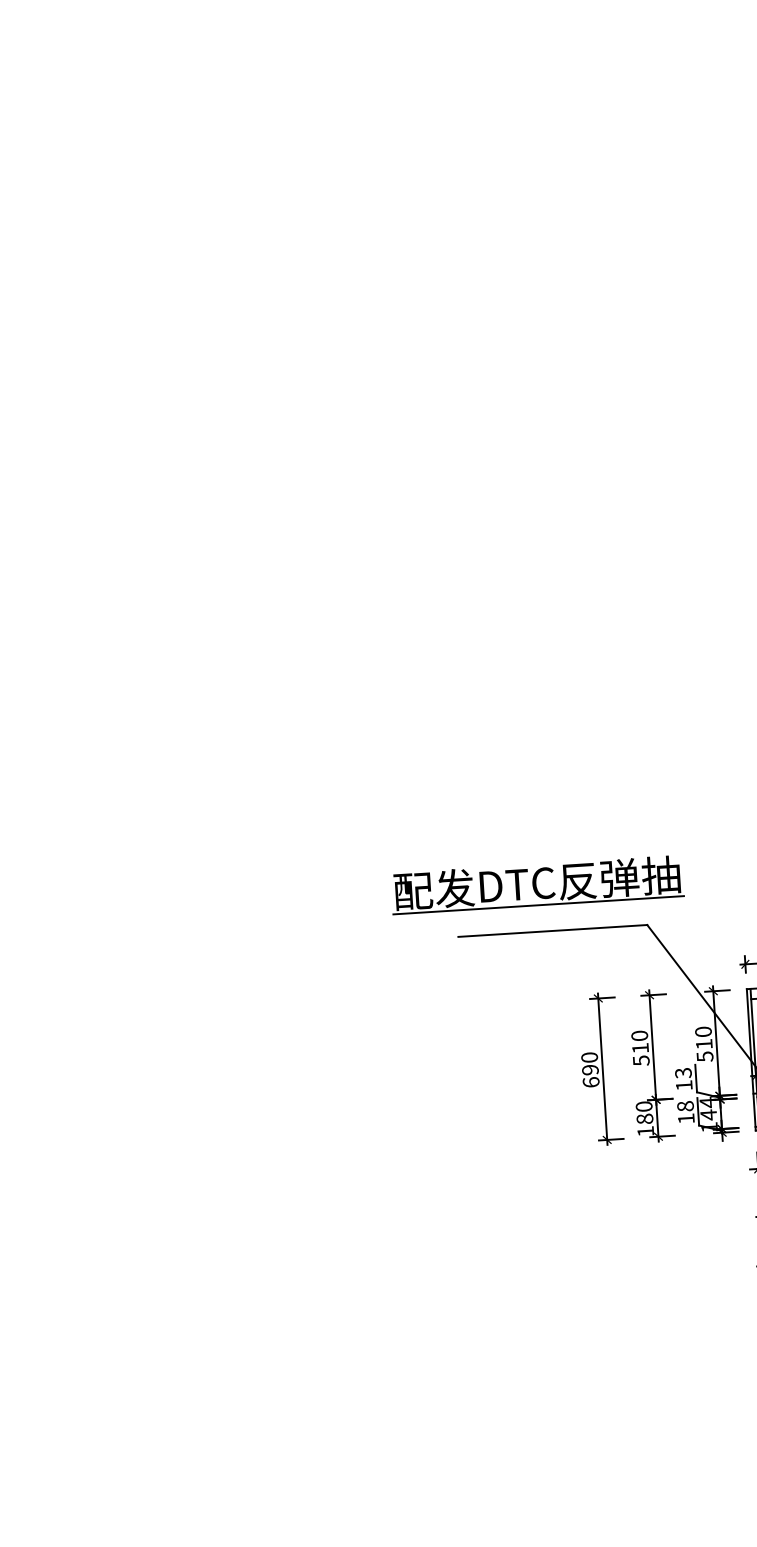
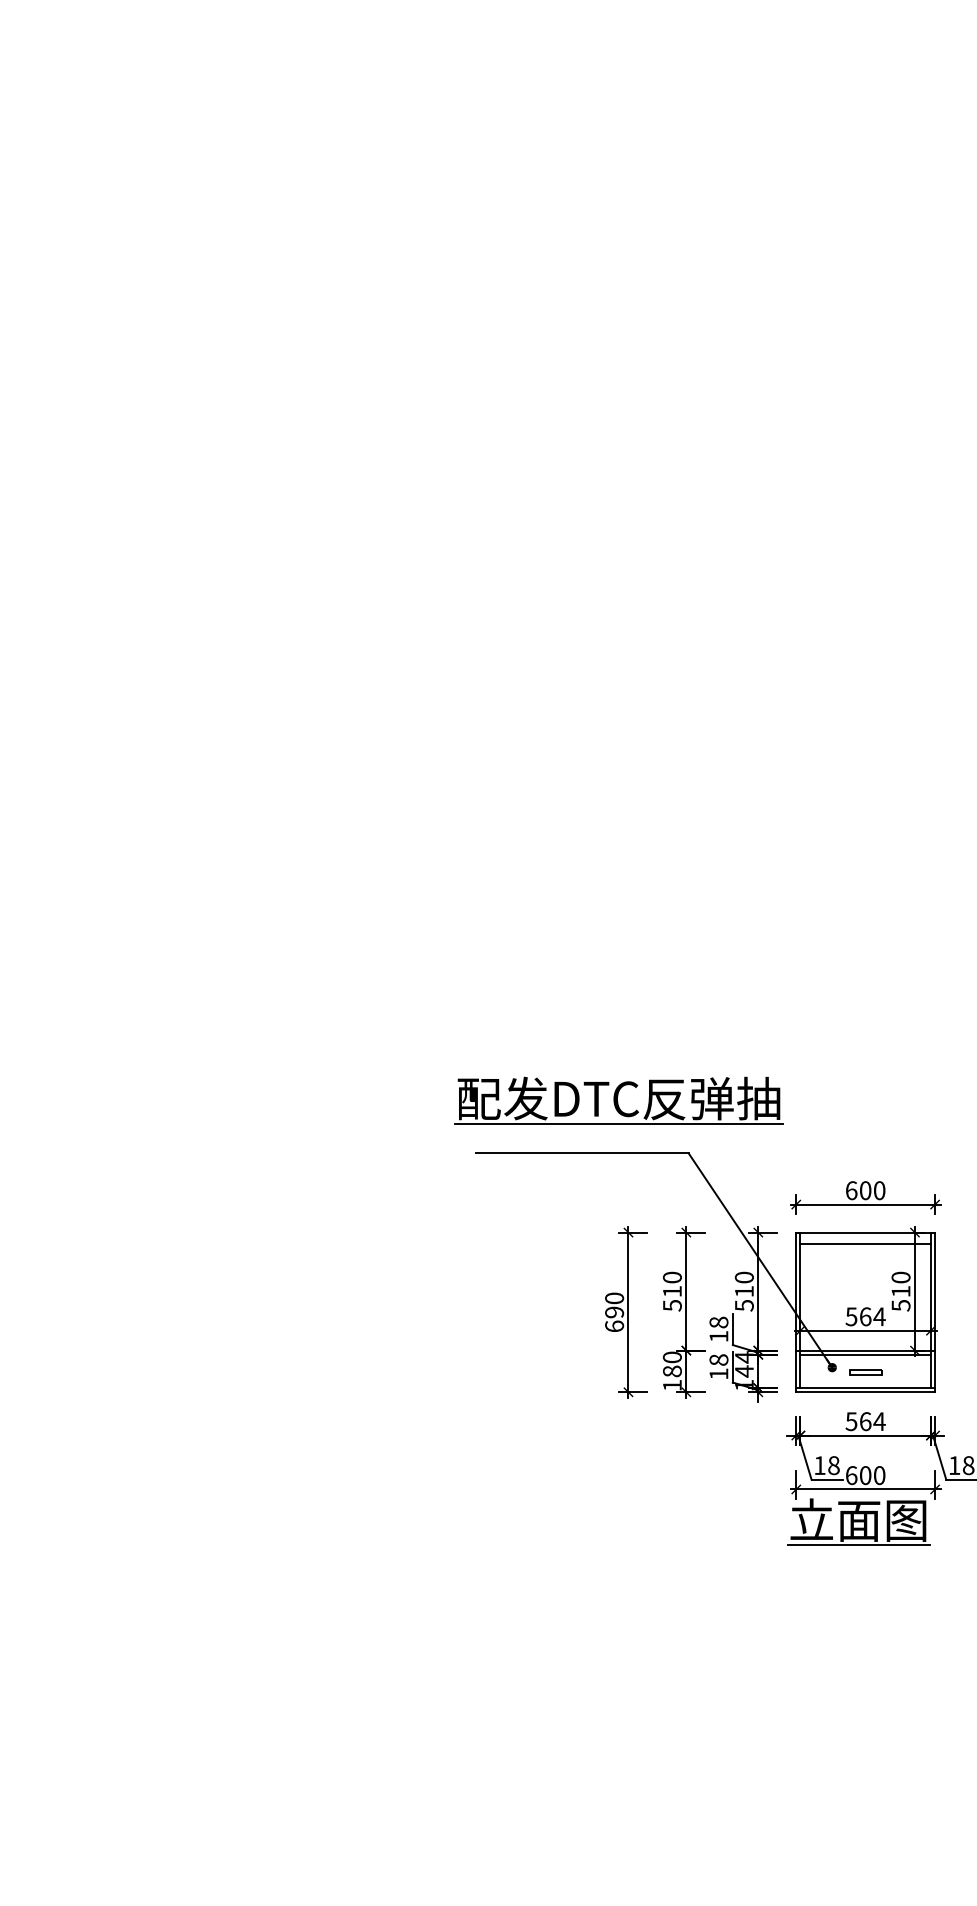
part: (536, 884) -> (618, 1100), moved
text: (683, 1073) -> (718, 1322), 13 -> 18

